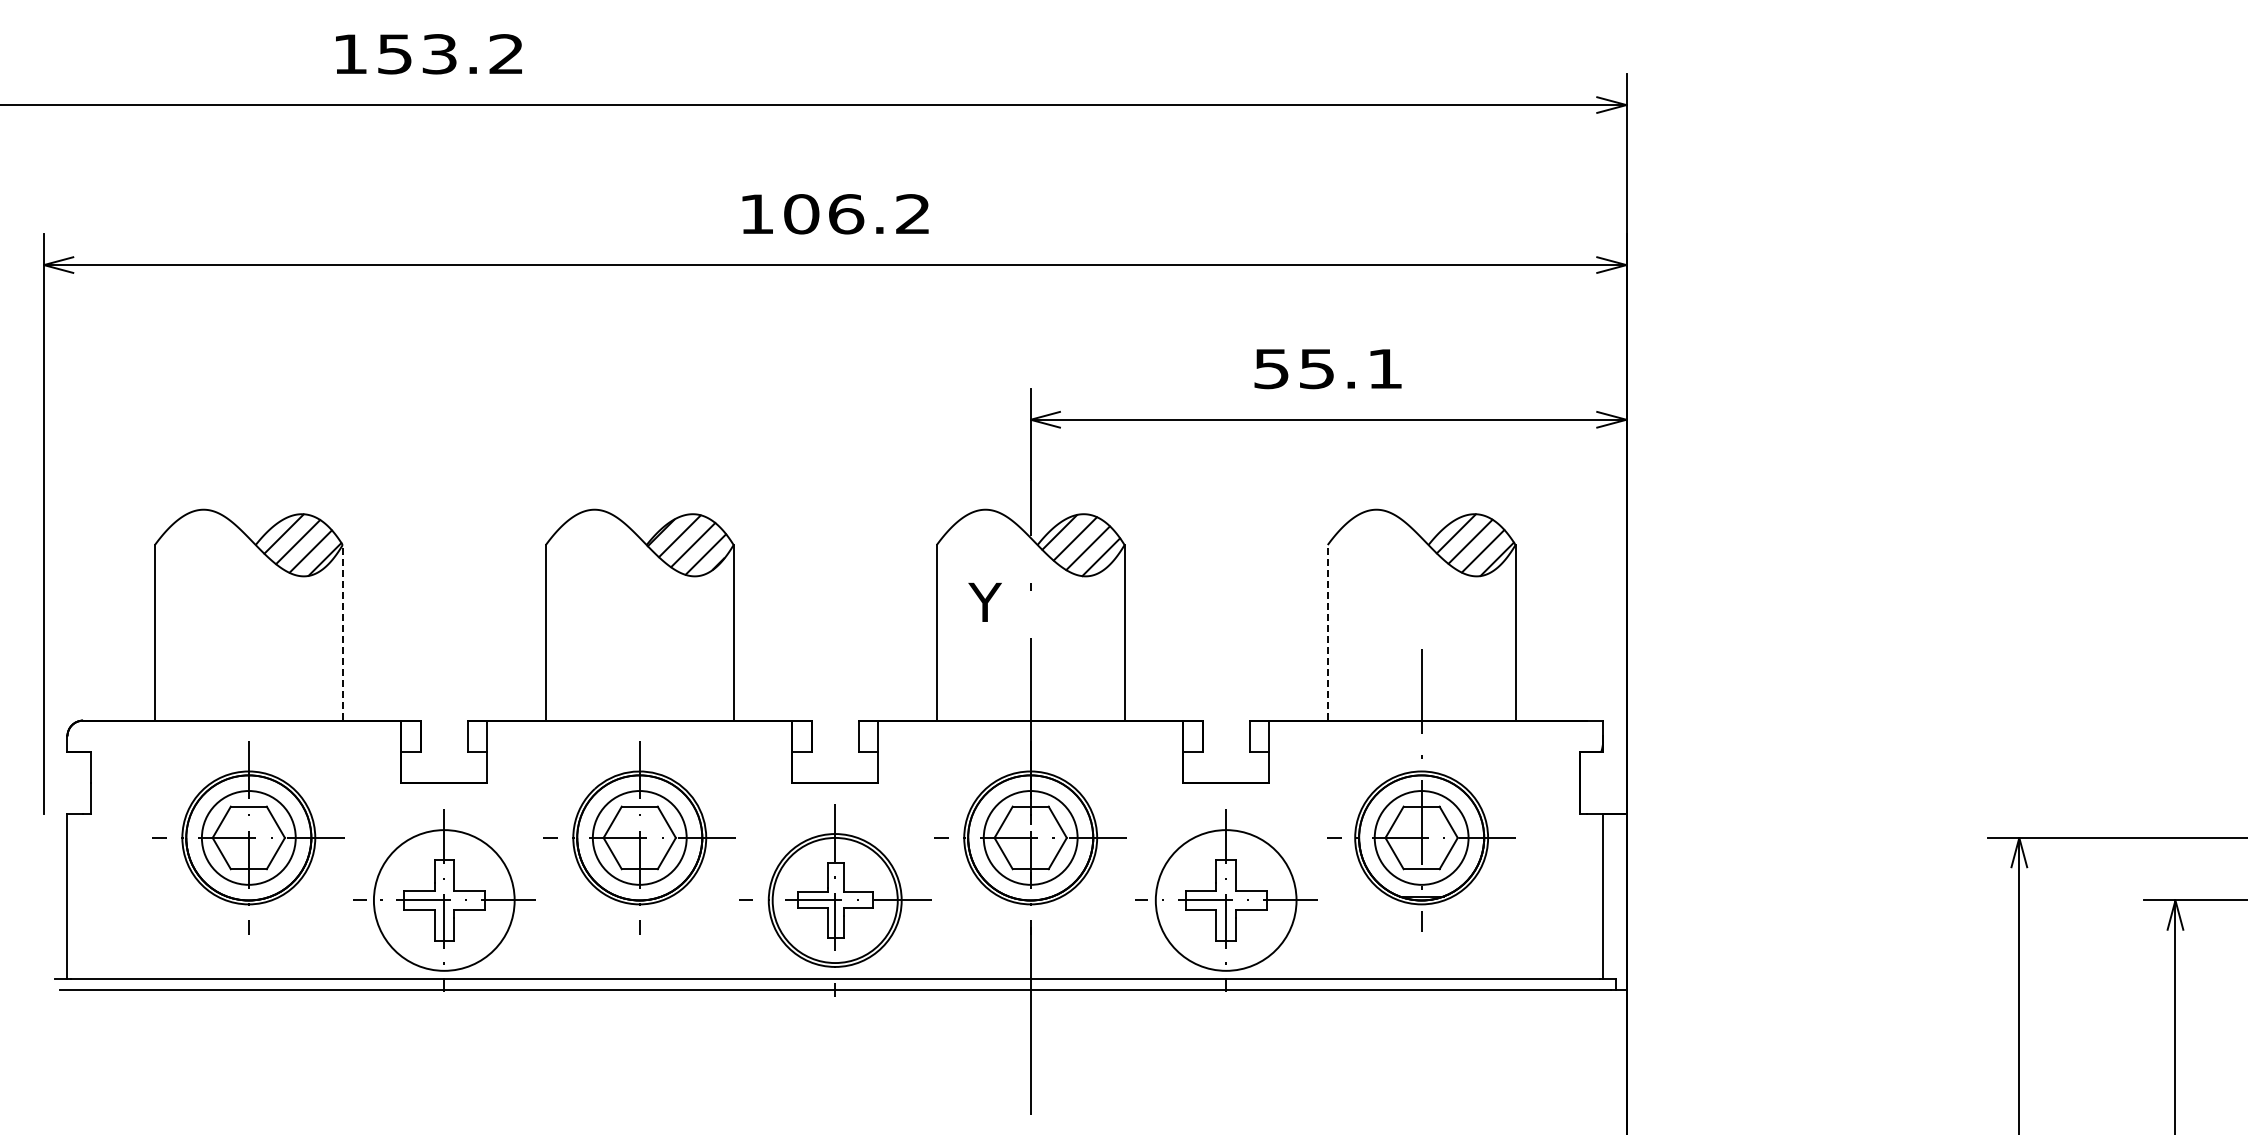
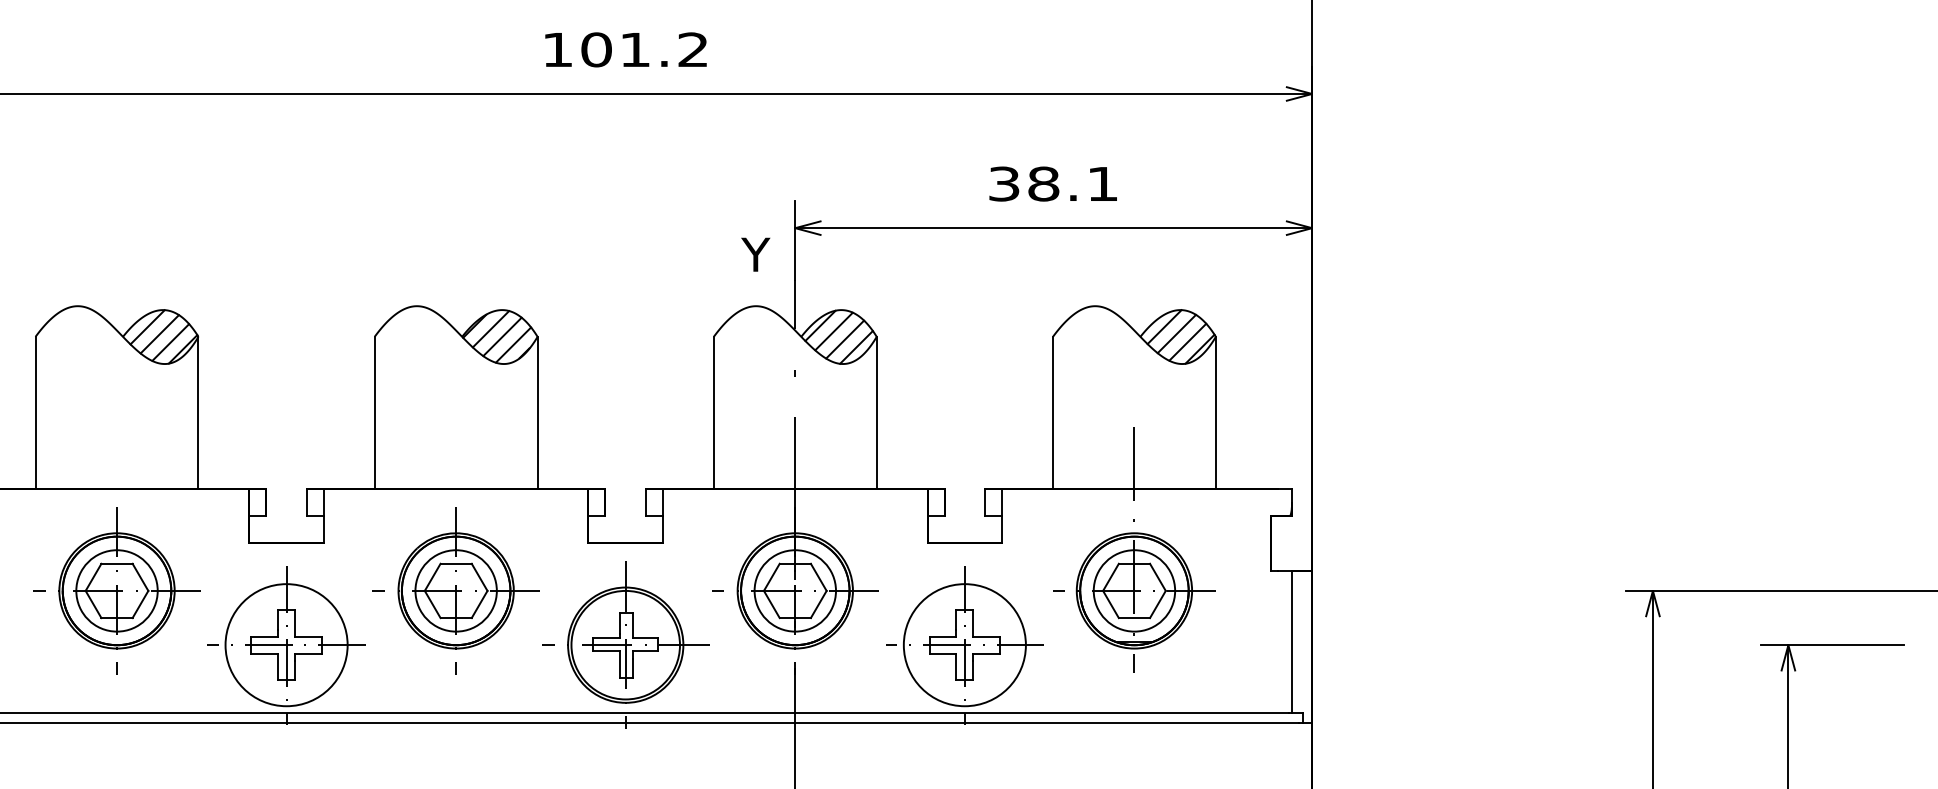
text: (846, 214) -> (635, 50), 106.2 -> 101.2
text: (1295, 368) -> (1025, 183), 55.1 -> 38.1
text: (984, 601) -> (755, 253), moved
line: (342, 631) -> (198, 411), dashed -> solid
line: (1327, 631) -> (1052, 411), dashed -> solid

